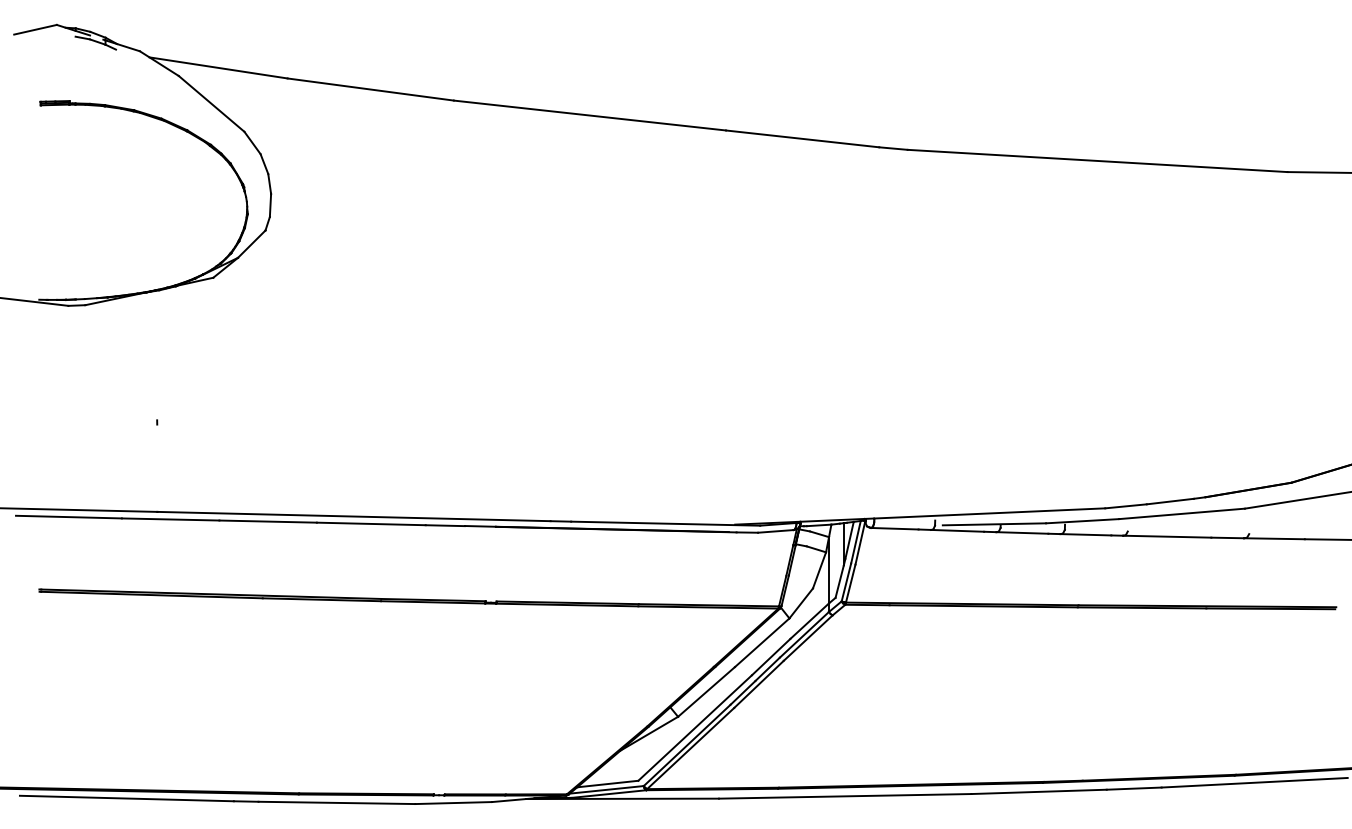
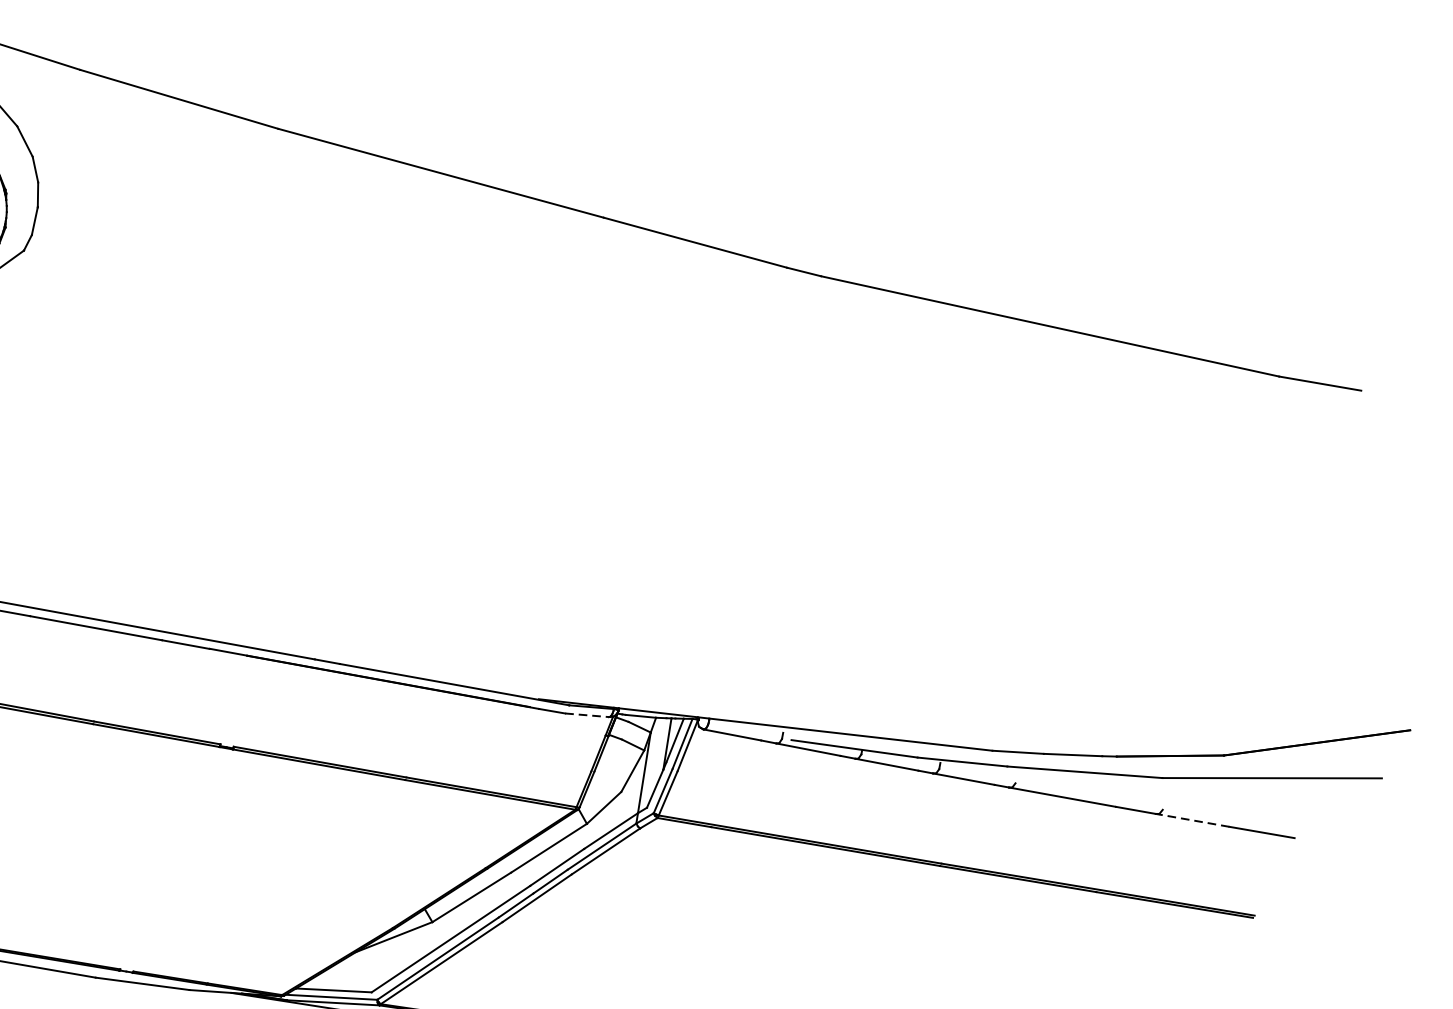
line: (775, 531) -> (586, 715), solid -> dashed
line: (1273, 538) -> (1191, 819), solid -> dashed

